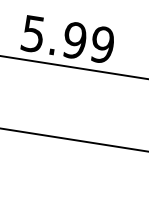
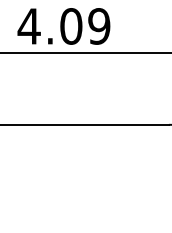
text: (53, 37) -> (49, 26), 5.99 -> 4.09

